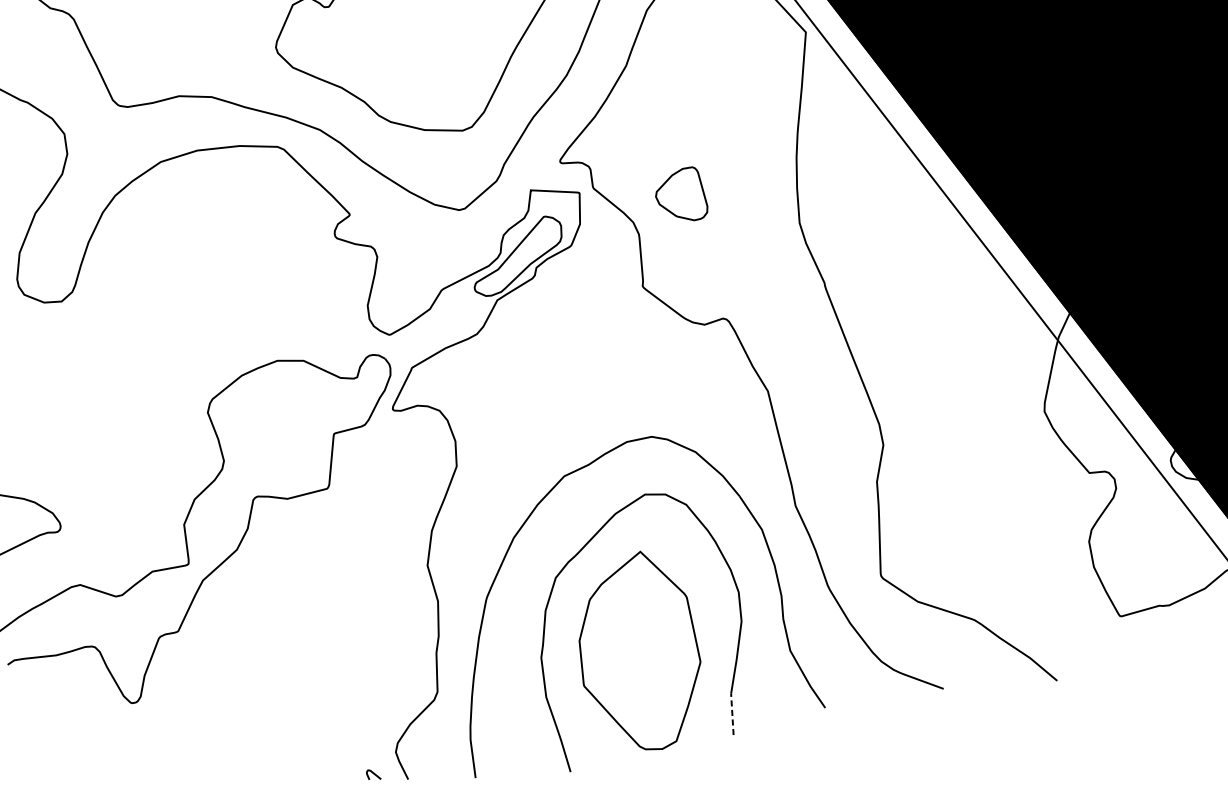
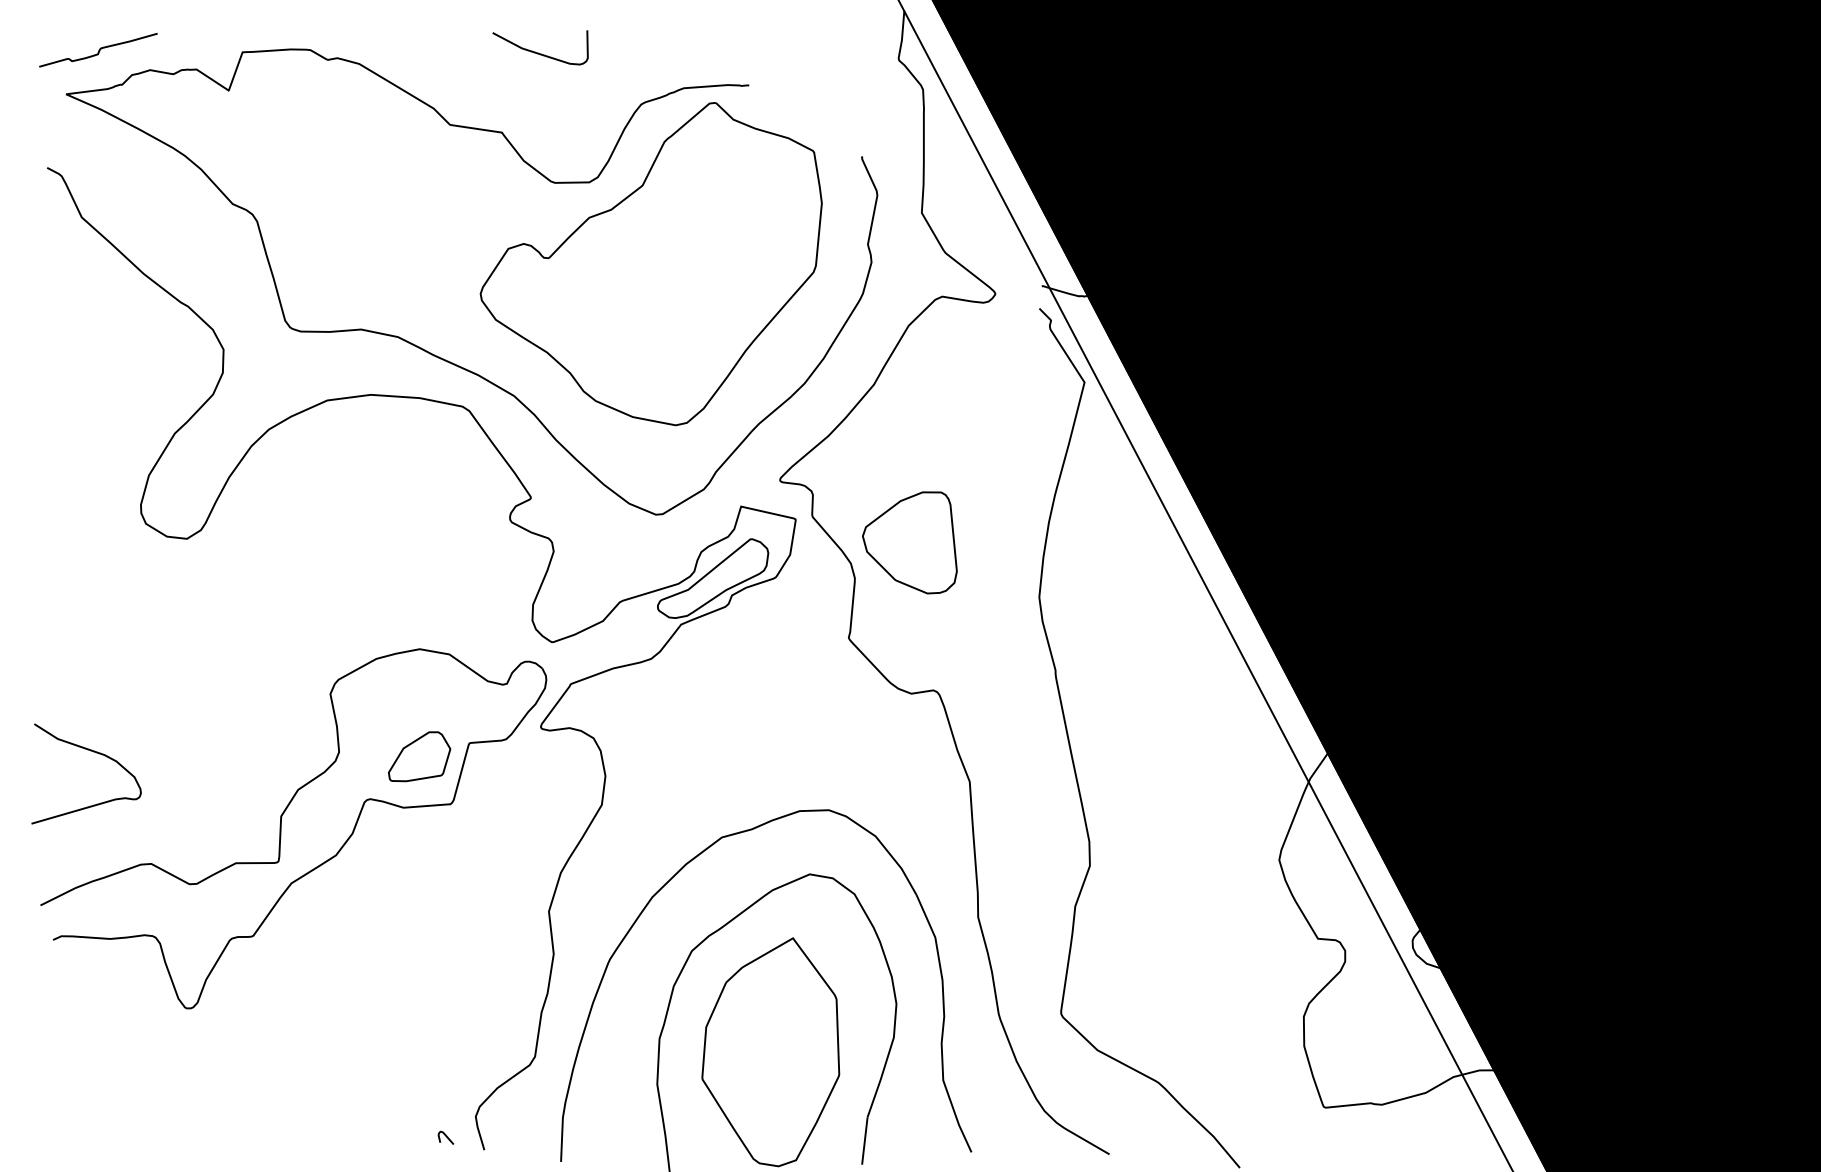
part: (680, 195) -> (909, 542), size x1.67
part: (293, 452) -> (419, 756), added
line: (732, 714) -> (864, 1141), dashed -> solid

